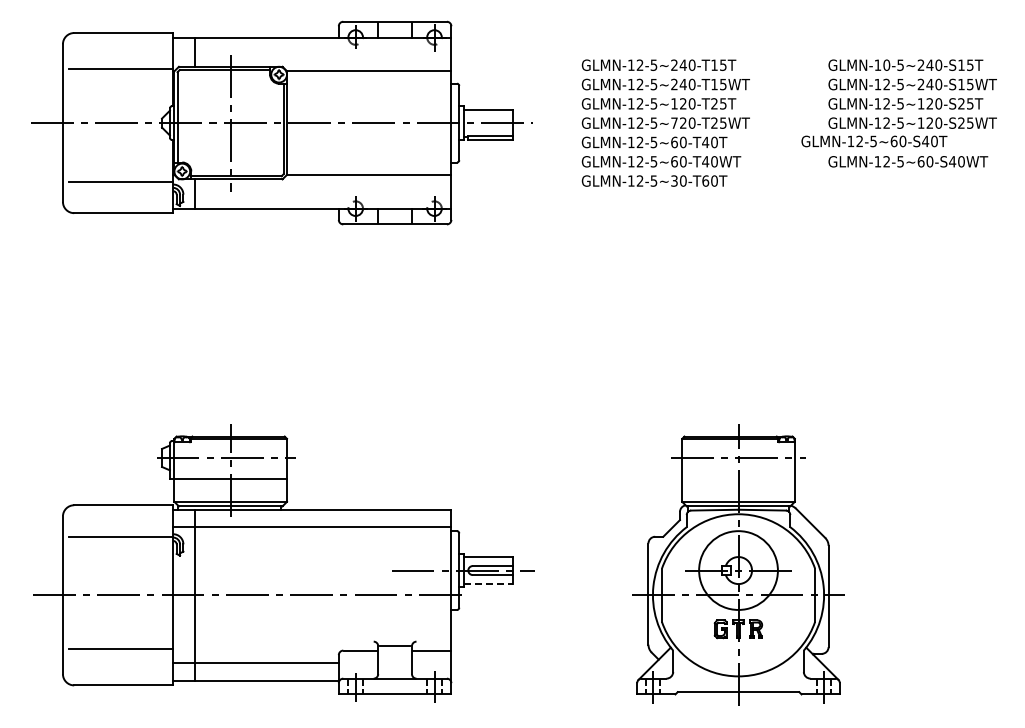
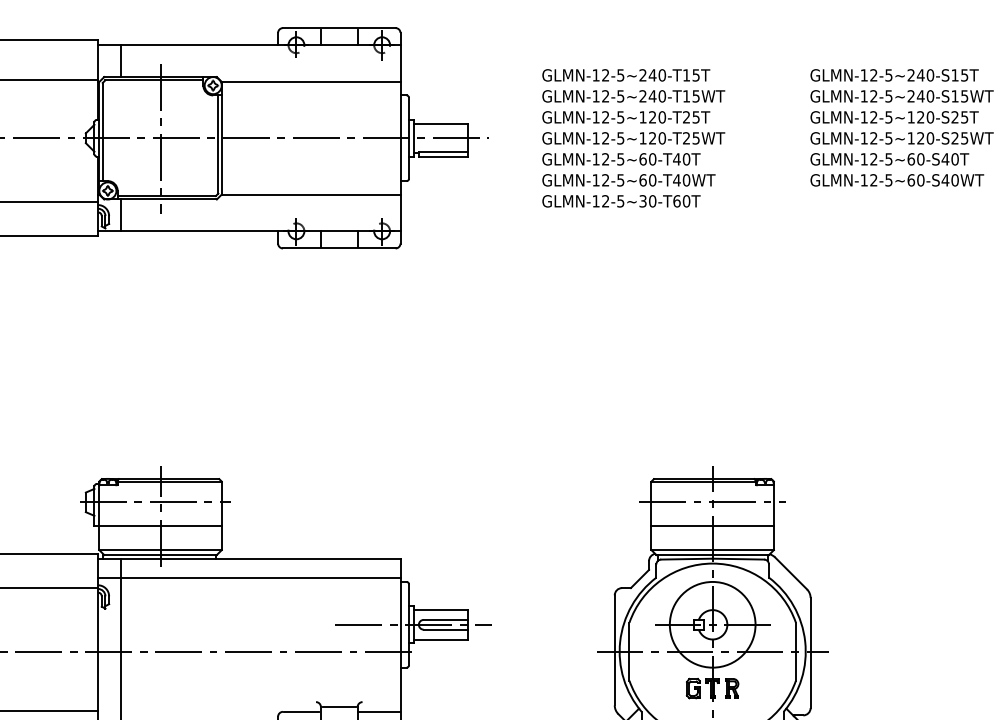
text: (886, 64) -> (873, 74), GLMN-10-5~240-S15T -> GLMN-12-5~240-S15T
text: (674, 122) -> (643, 137), GLMN-12-5~720-T25WT -> GLMN-12-5~120-T25WT
text: (874, 141) -> (889, 159), moved
line: (738, 479) -> (712, 525), added
line: (488, 584) -> (440, 639), dashed -> solid

